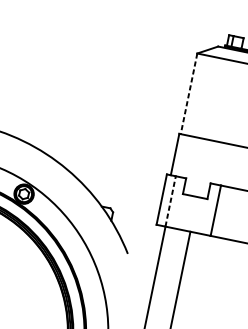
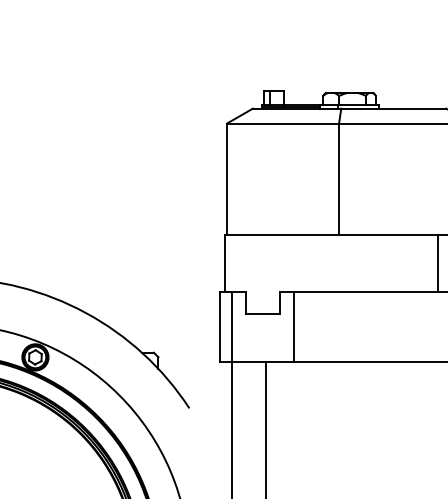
line: (189, 94) -> (227, 179), dashed -> solid
line: (170, 201) -> (231, 327), dashed -> solid

